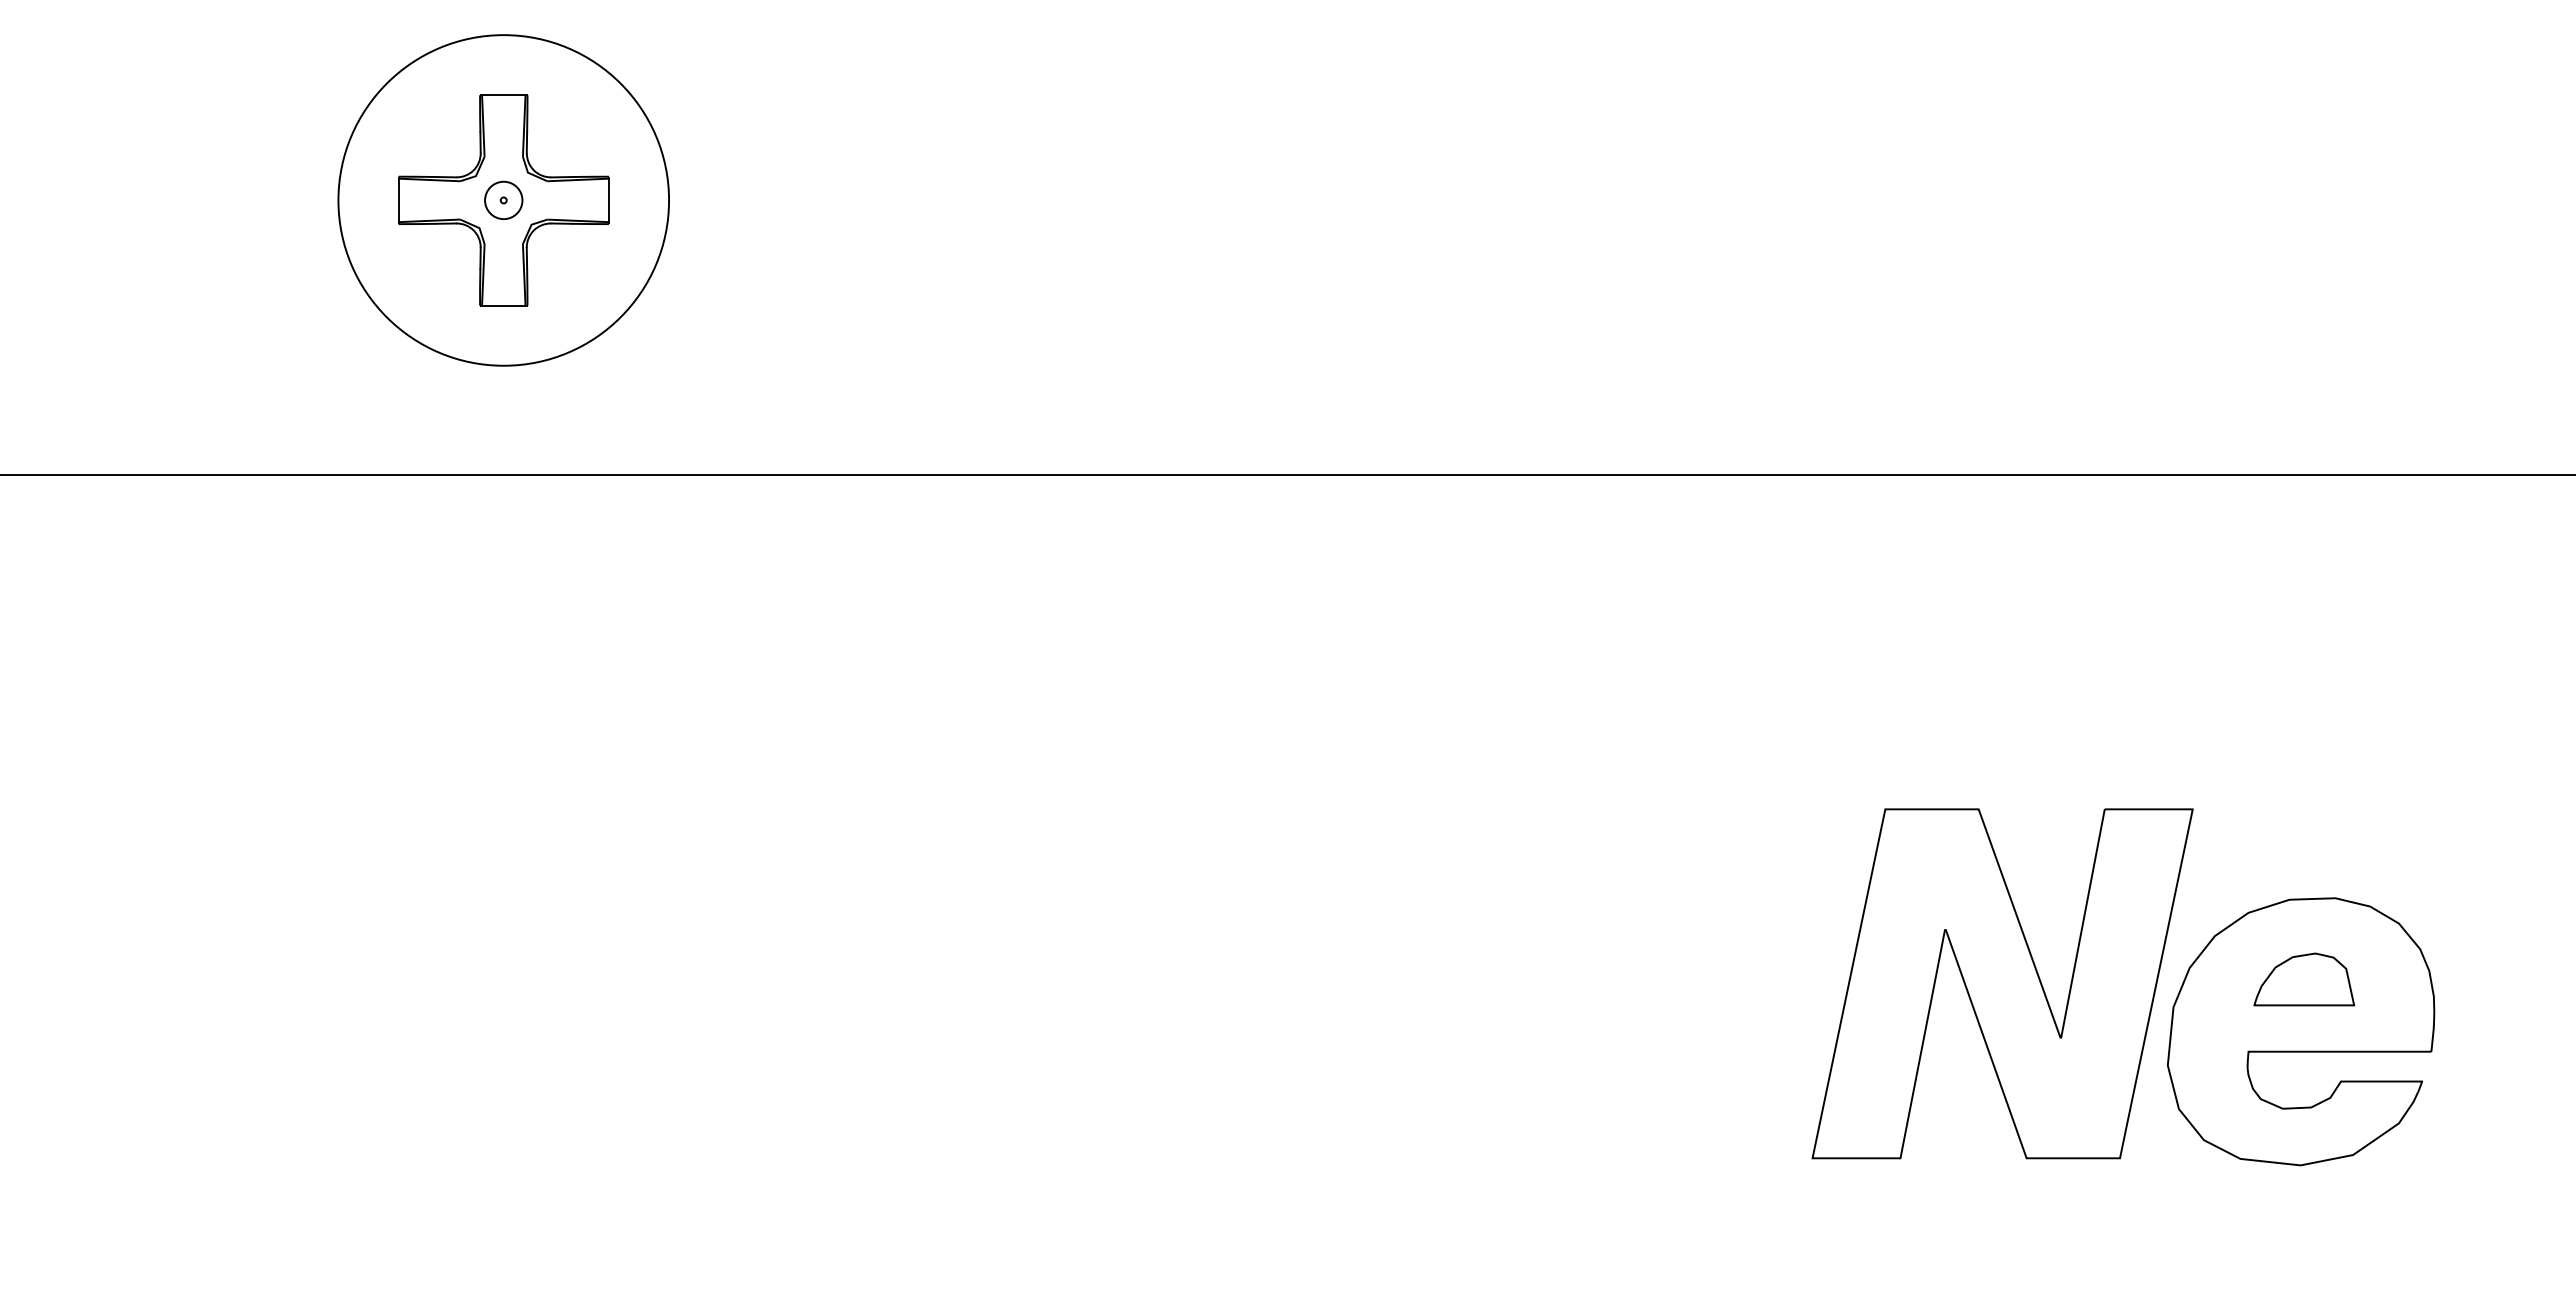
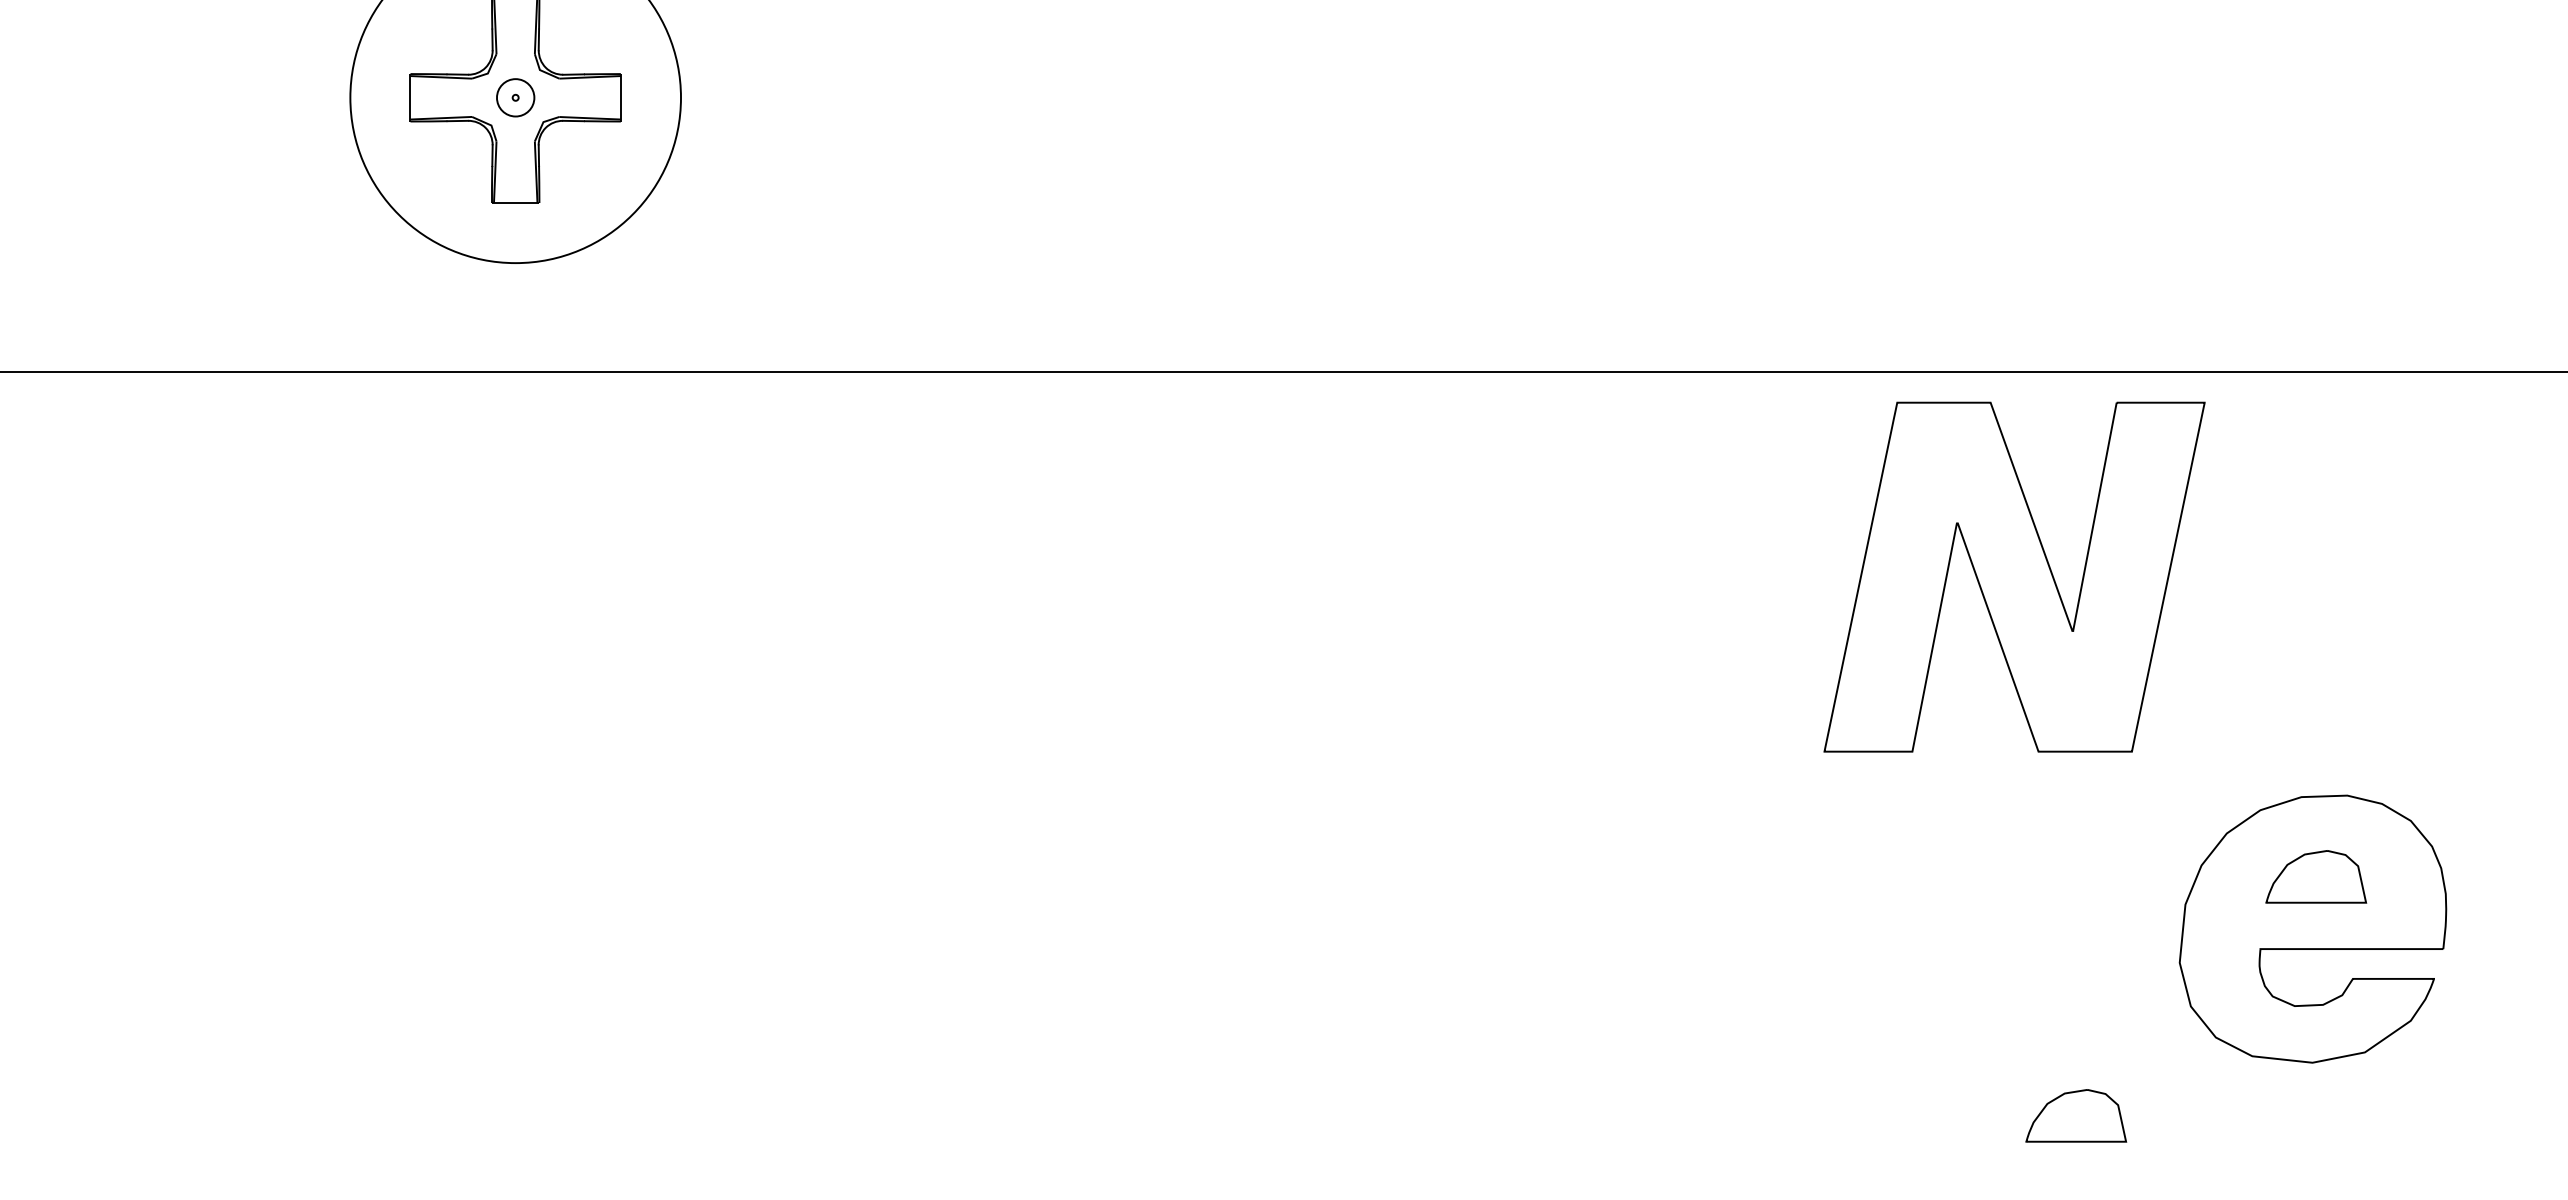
part: (2002, 983) -> (2014, 576), moved
part: (2064, 1218) -> (2076, 1115), added

